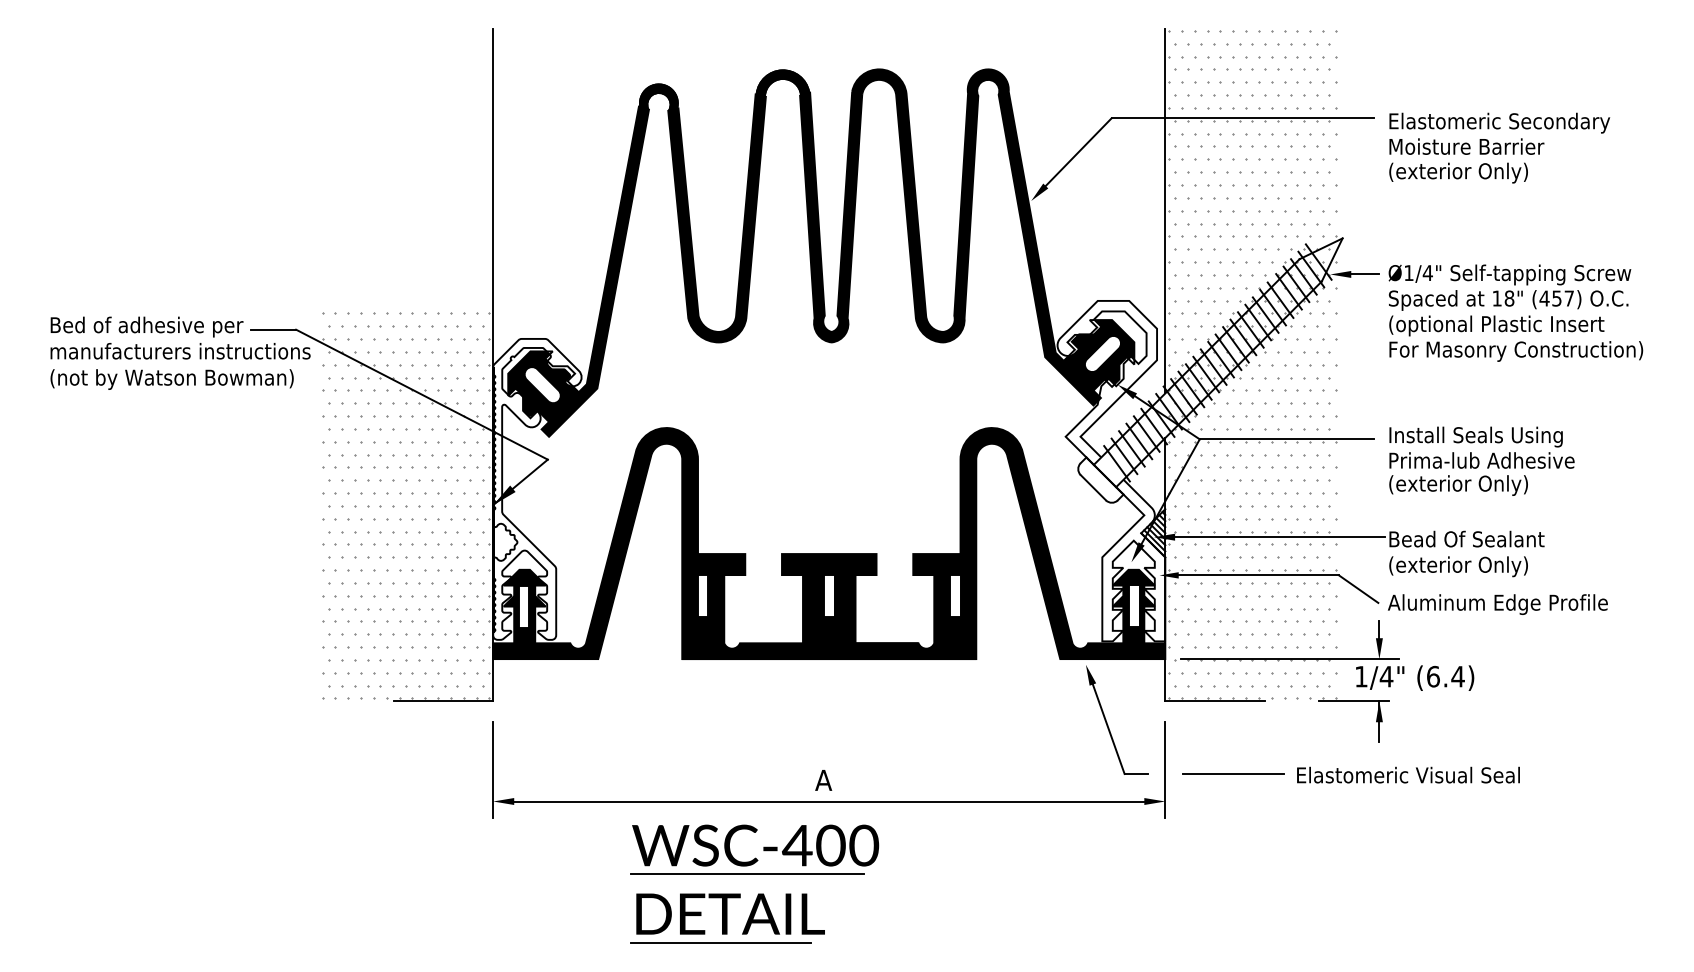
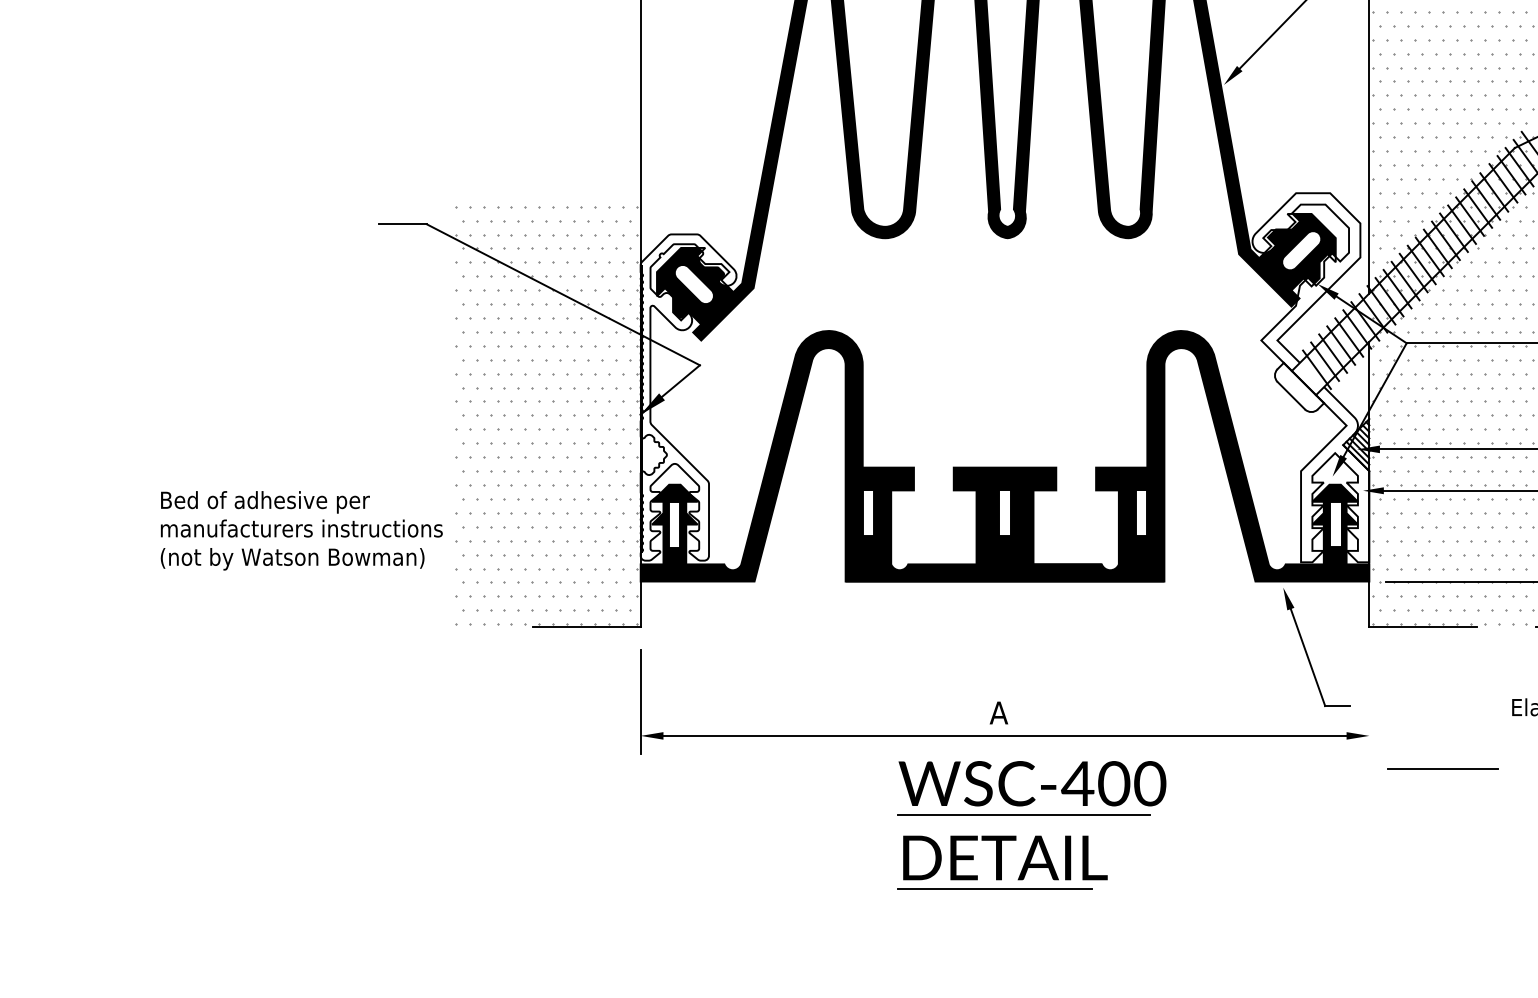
text: (180, 352) -> (301, 529), moved
line: (1165, 770) -> (1369, 702), removed
line: (1233, 773) -> (1443, 768), moved
part: (754, 874) -> (1031, 815), moved

